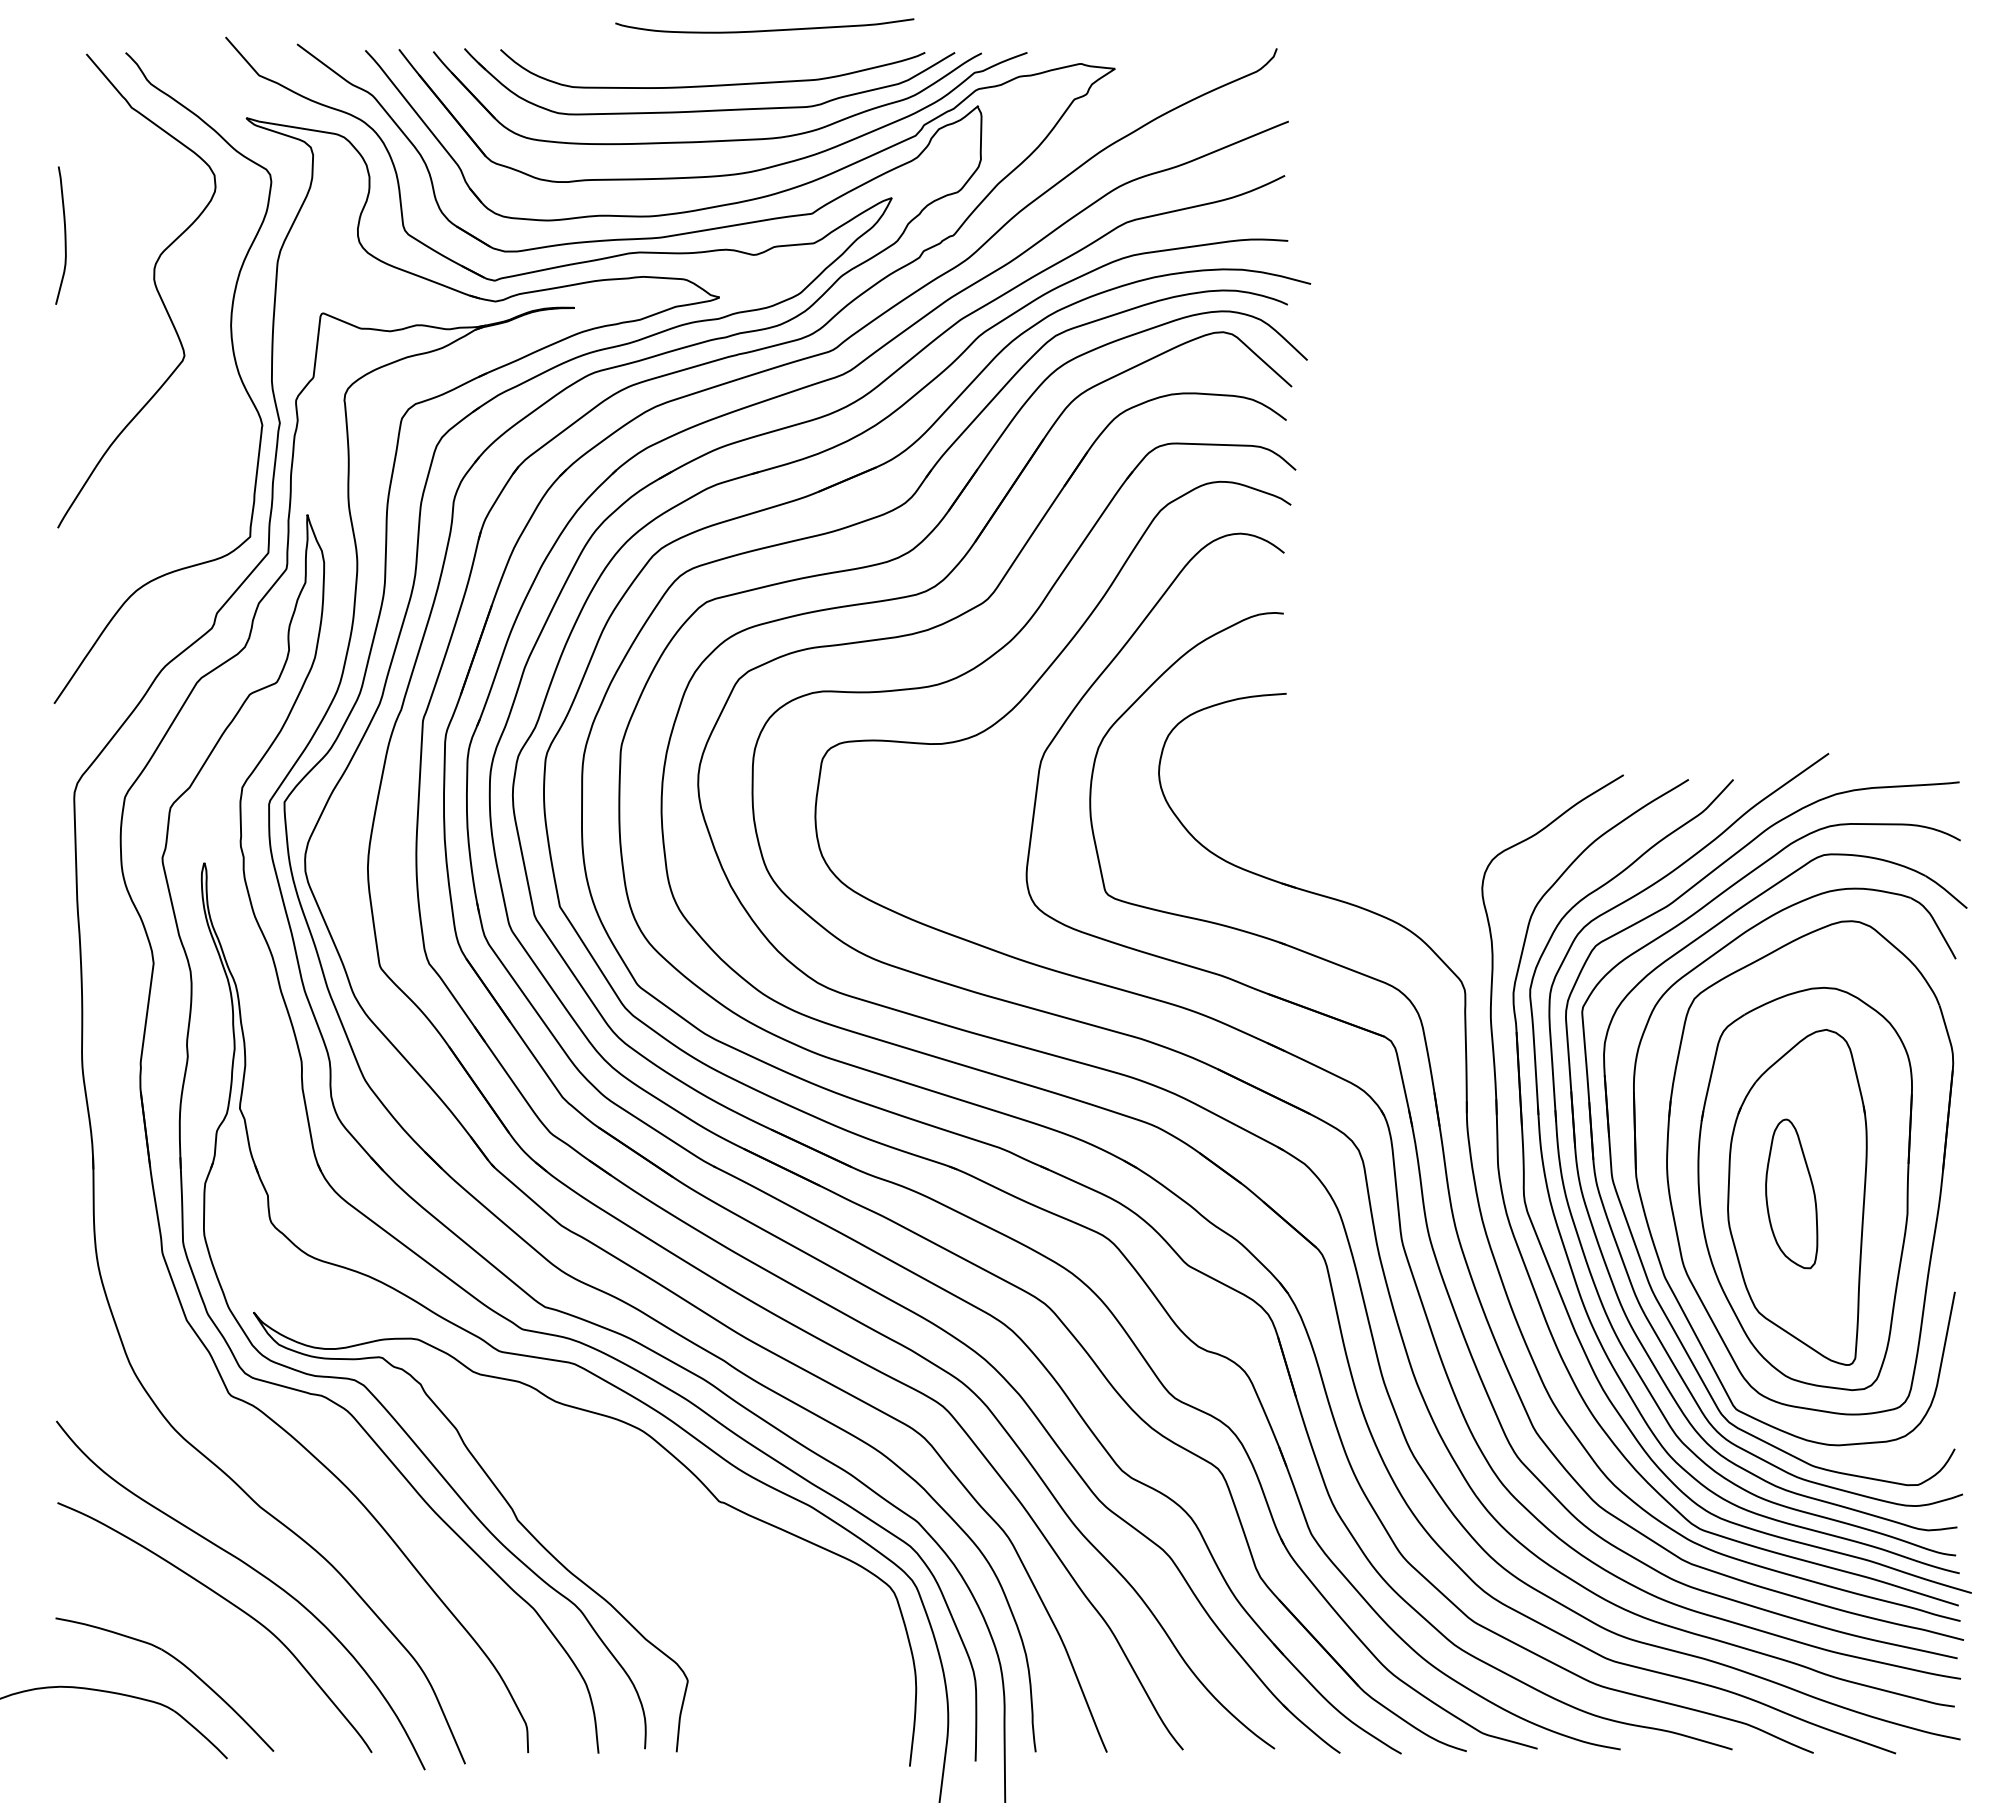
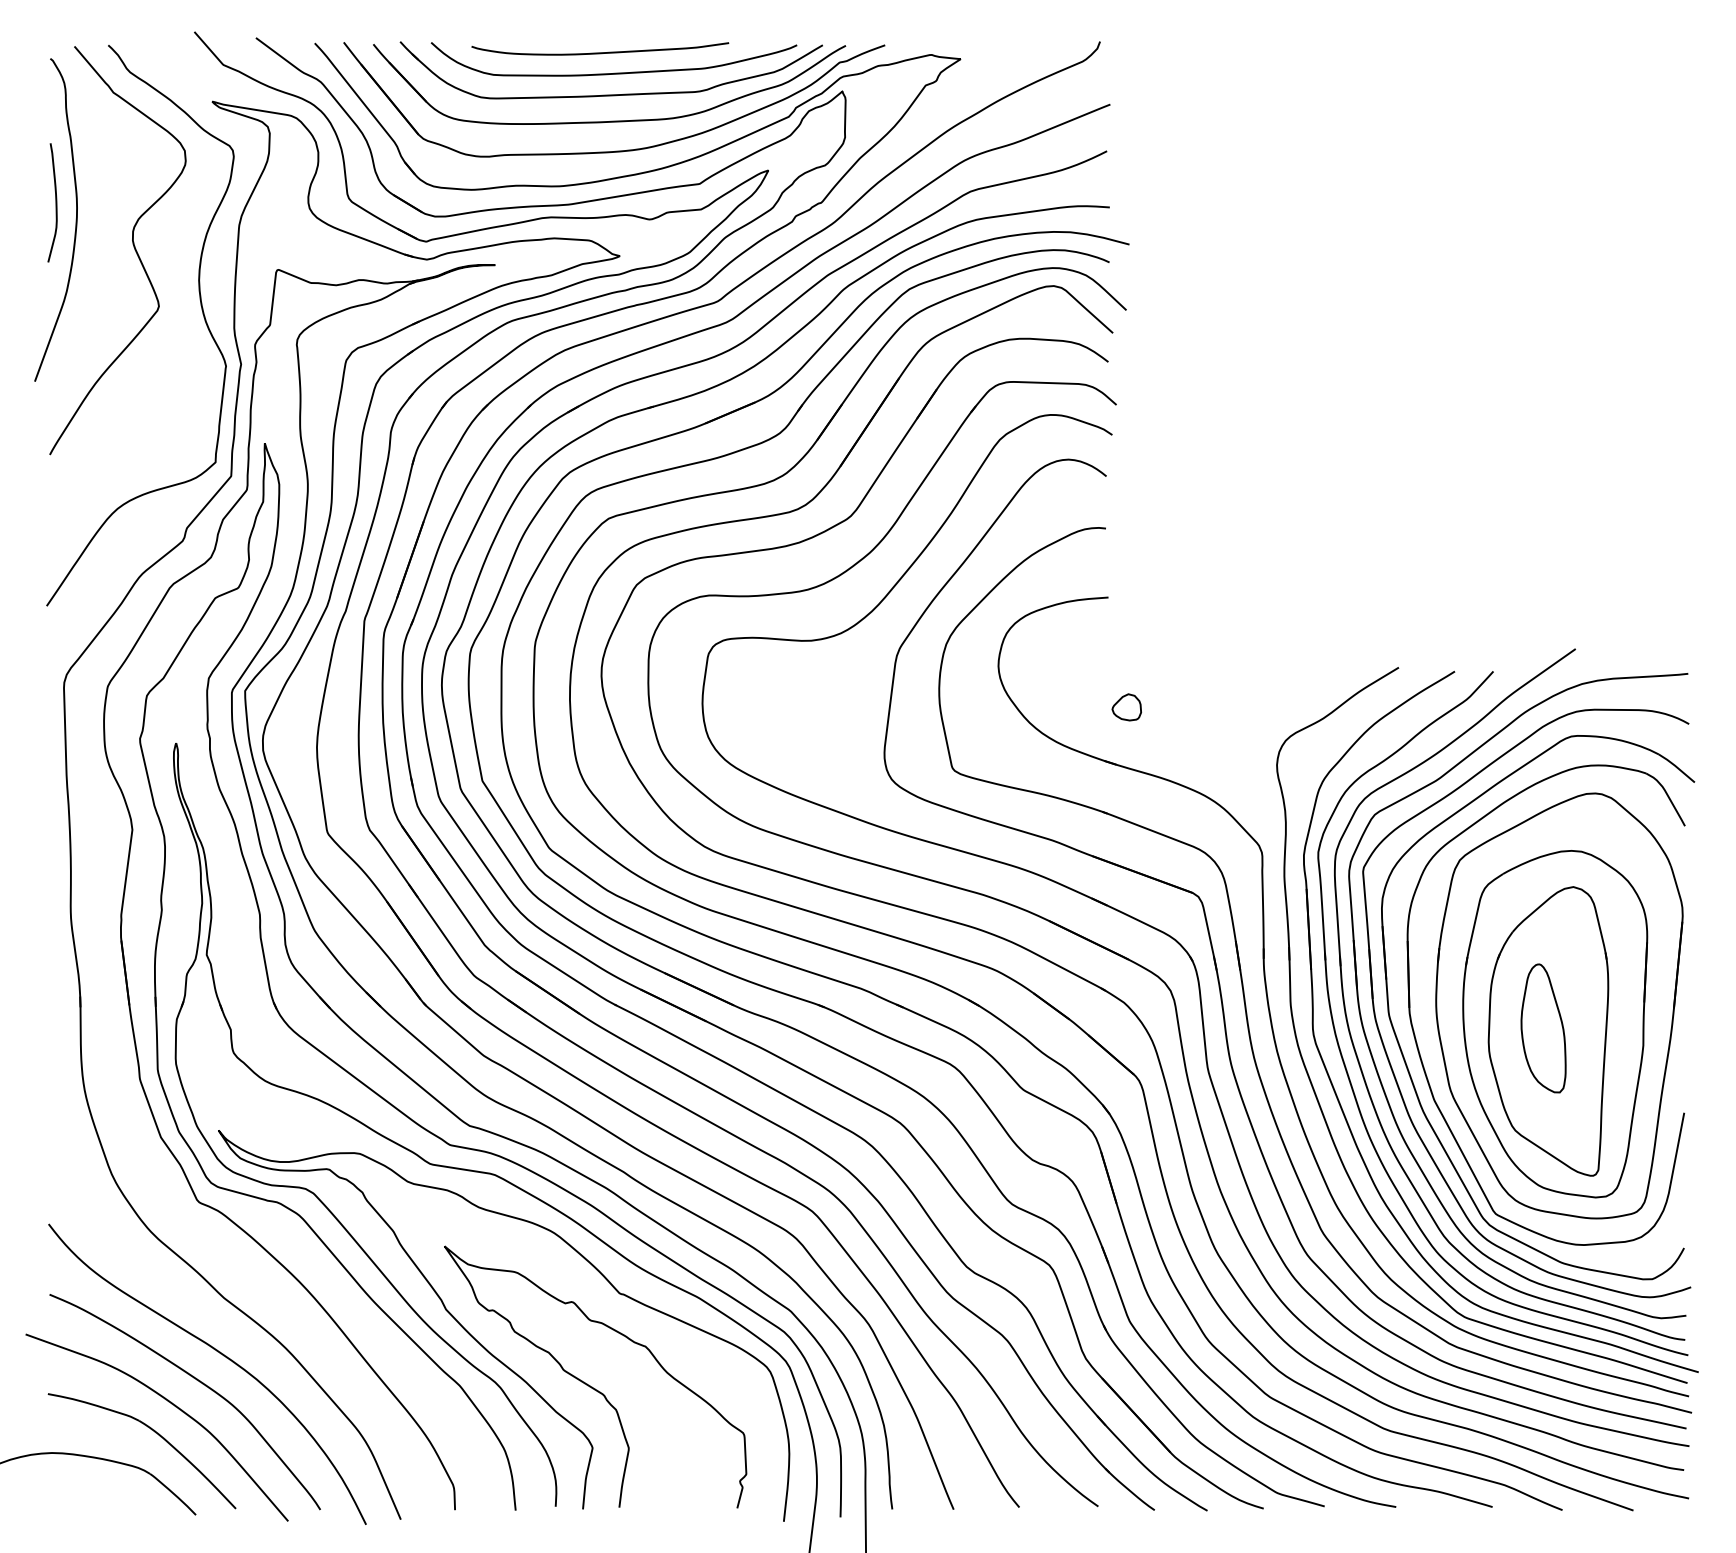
curve: (764, 30) -> (600, 52), moved
curve: (87, 259) -> (75, 223), added
part: (1307, 821) -> (1126, 707), added
curve: (685, 1608) -> (590, 1385), added
curve: (203, 1633) -> (175, 1407), added

